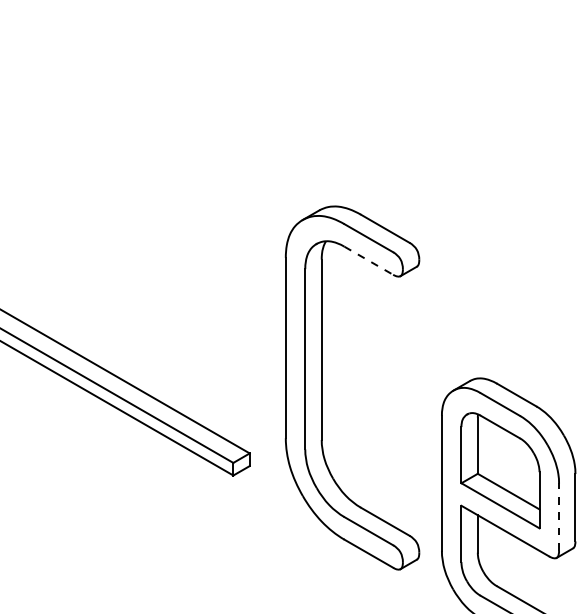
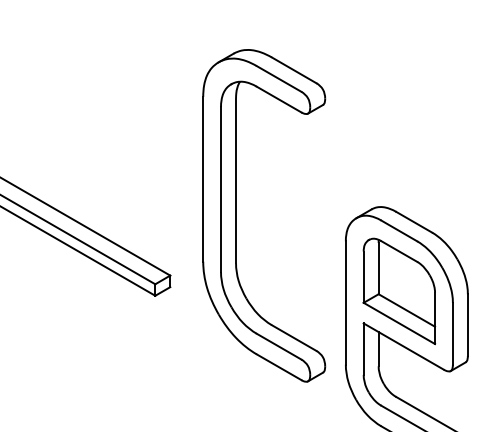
line: (369, 261) -> (279, 100), dashed -> solid
line: (559, 517) -> (453, 334), dashed -> solid

